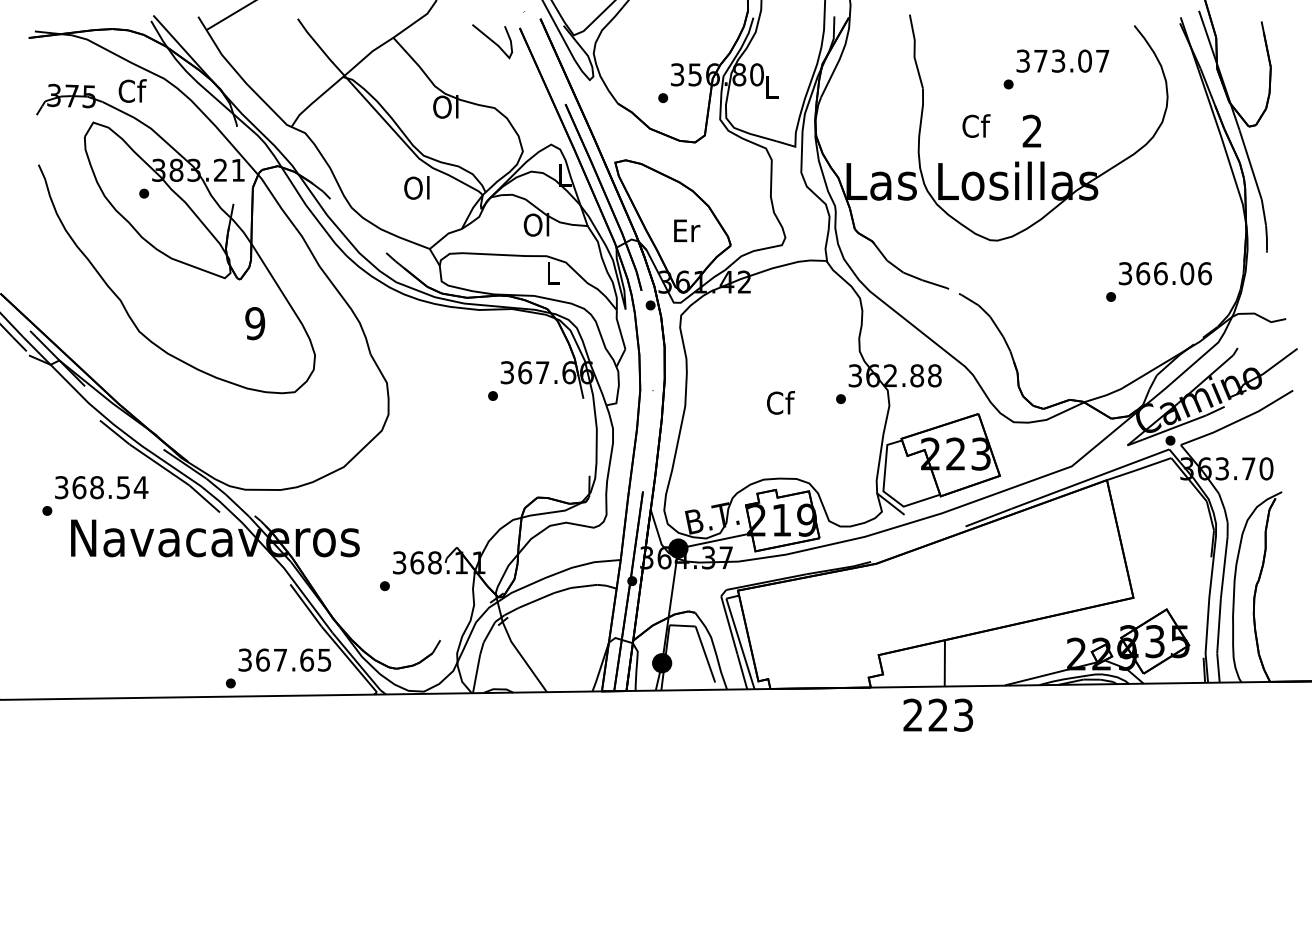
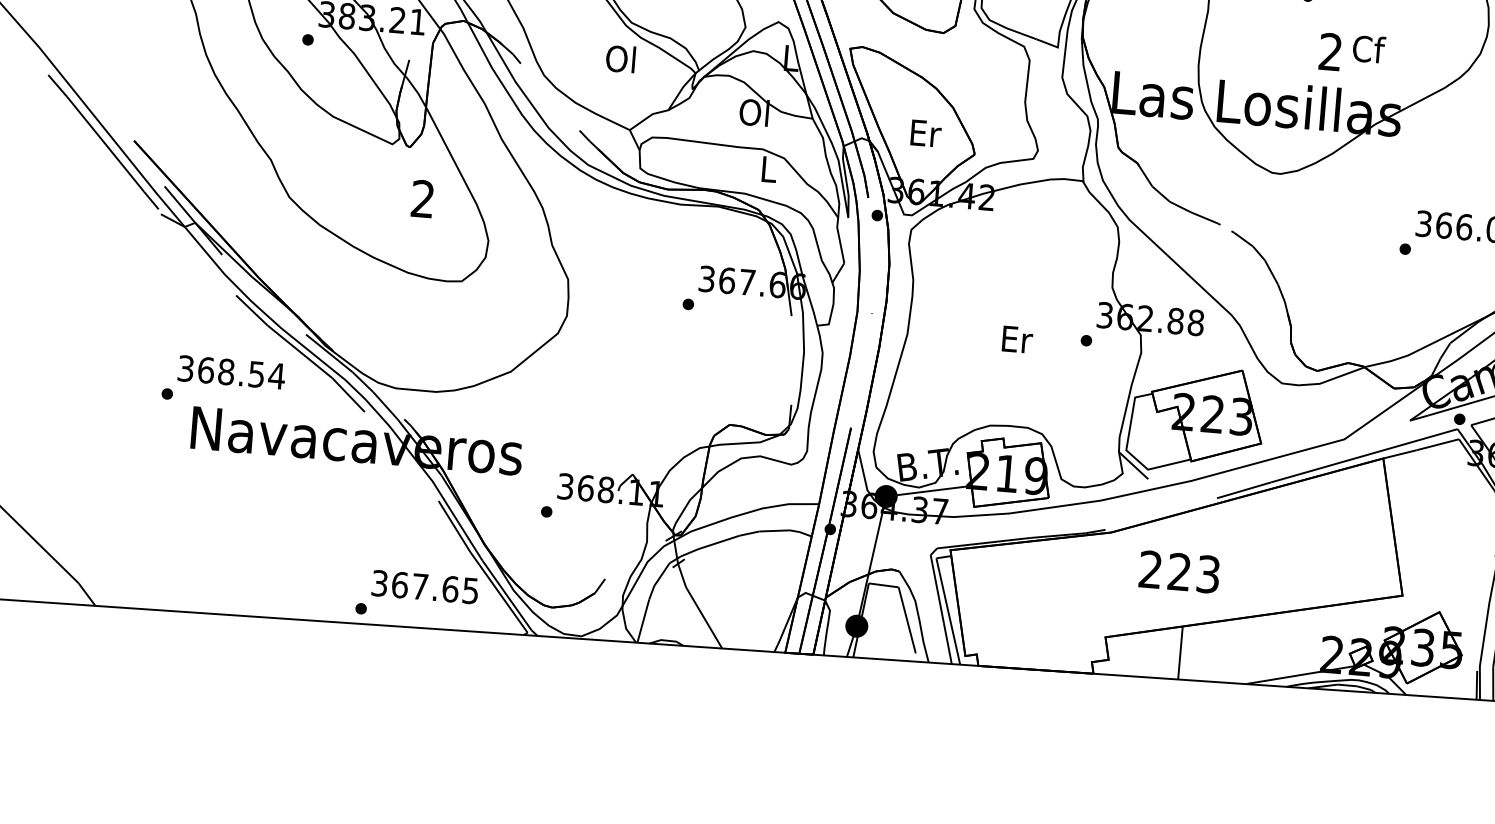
text: (976, 125) -> (1369, 48), moved
text: (255, 323) -> (423, 199), 9 -> 2
text: (780, 402) -> (1016, 338), Cf -> Er
text: (937, 714) -> (1178, 571), moved

